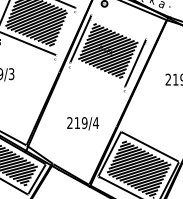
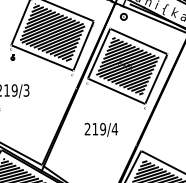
line: (118, 26) -> (138, 40), added
line: (65, 31) -> (82, 45), added
line: (97, 74) -> (116, 90), added
text: (82, 123) -> (100, 129), moved

